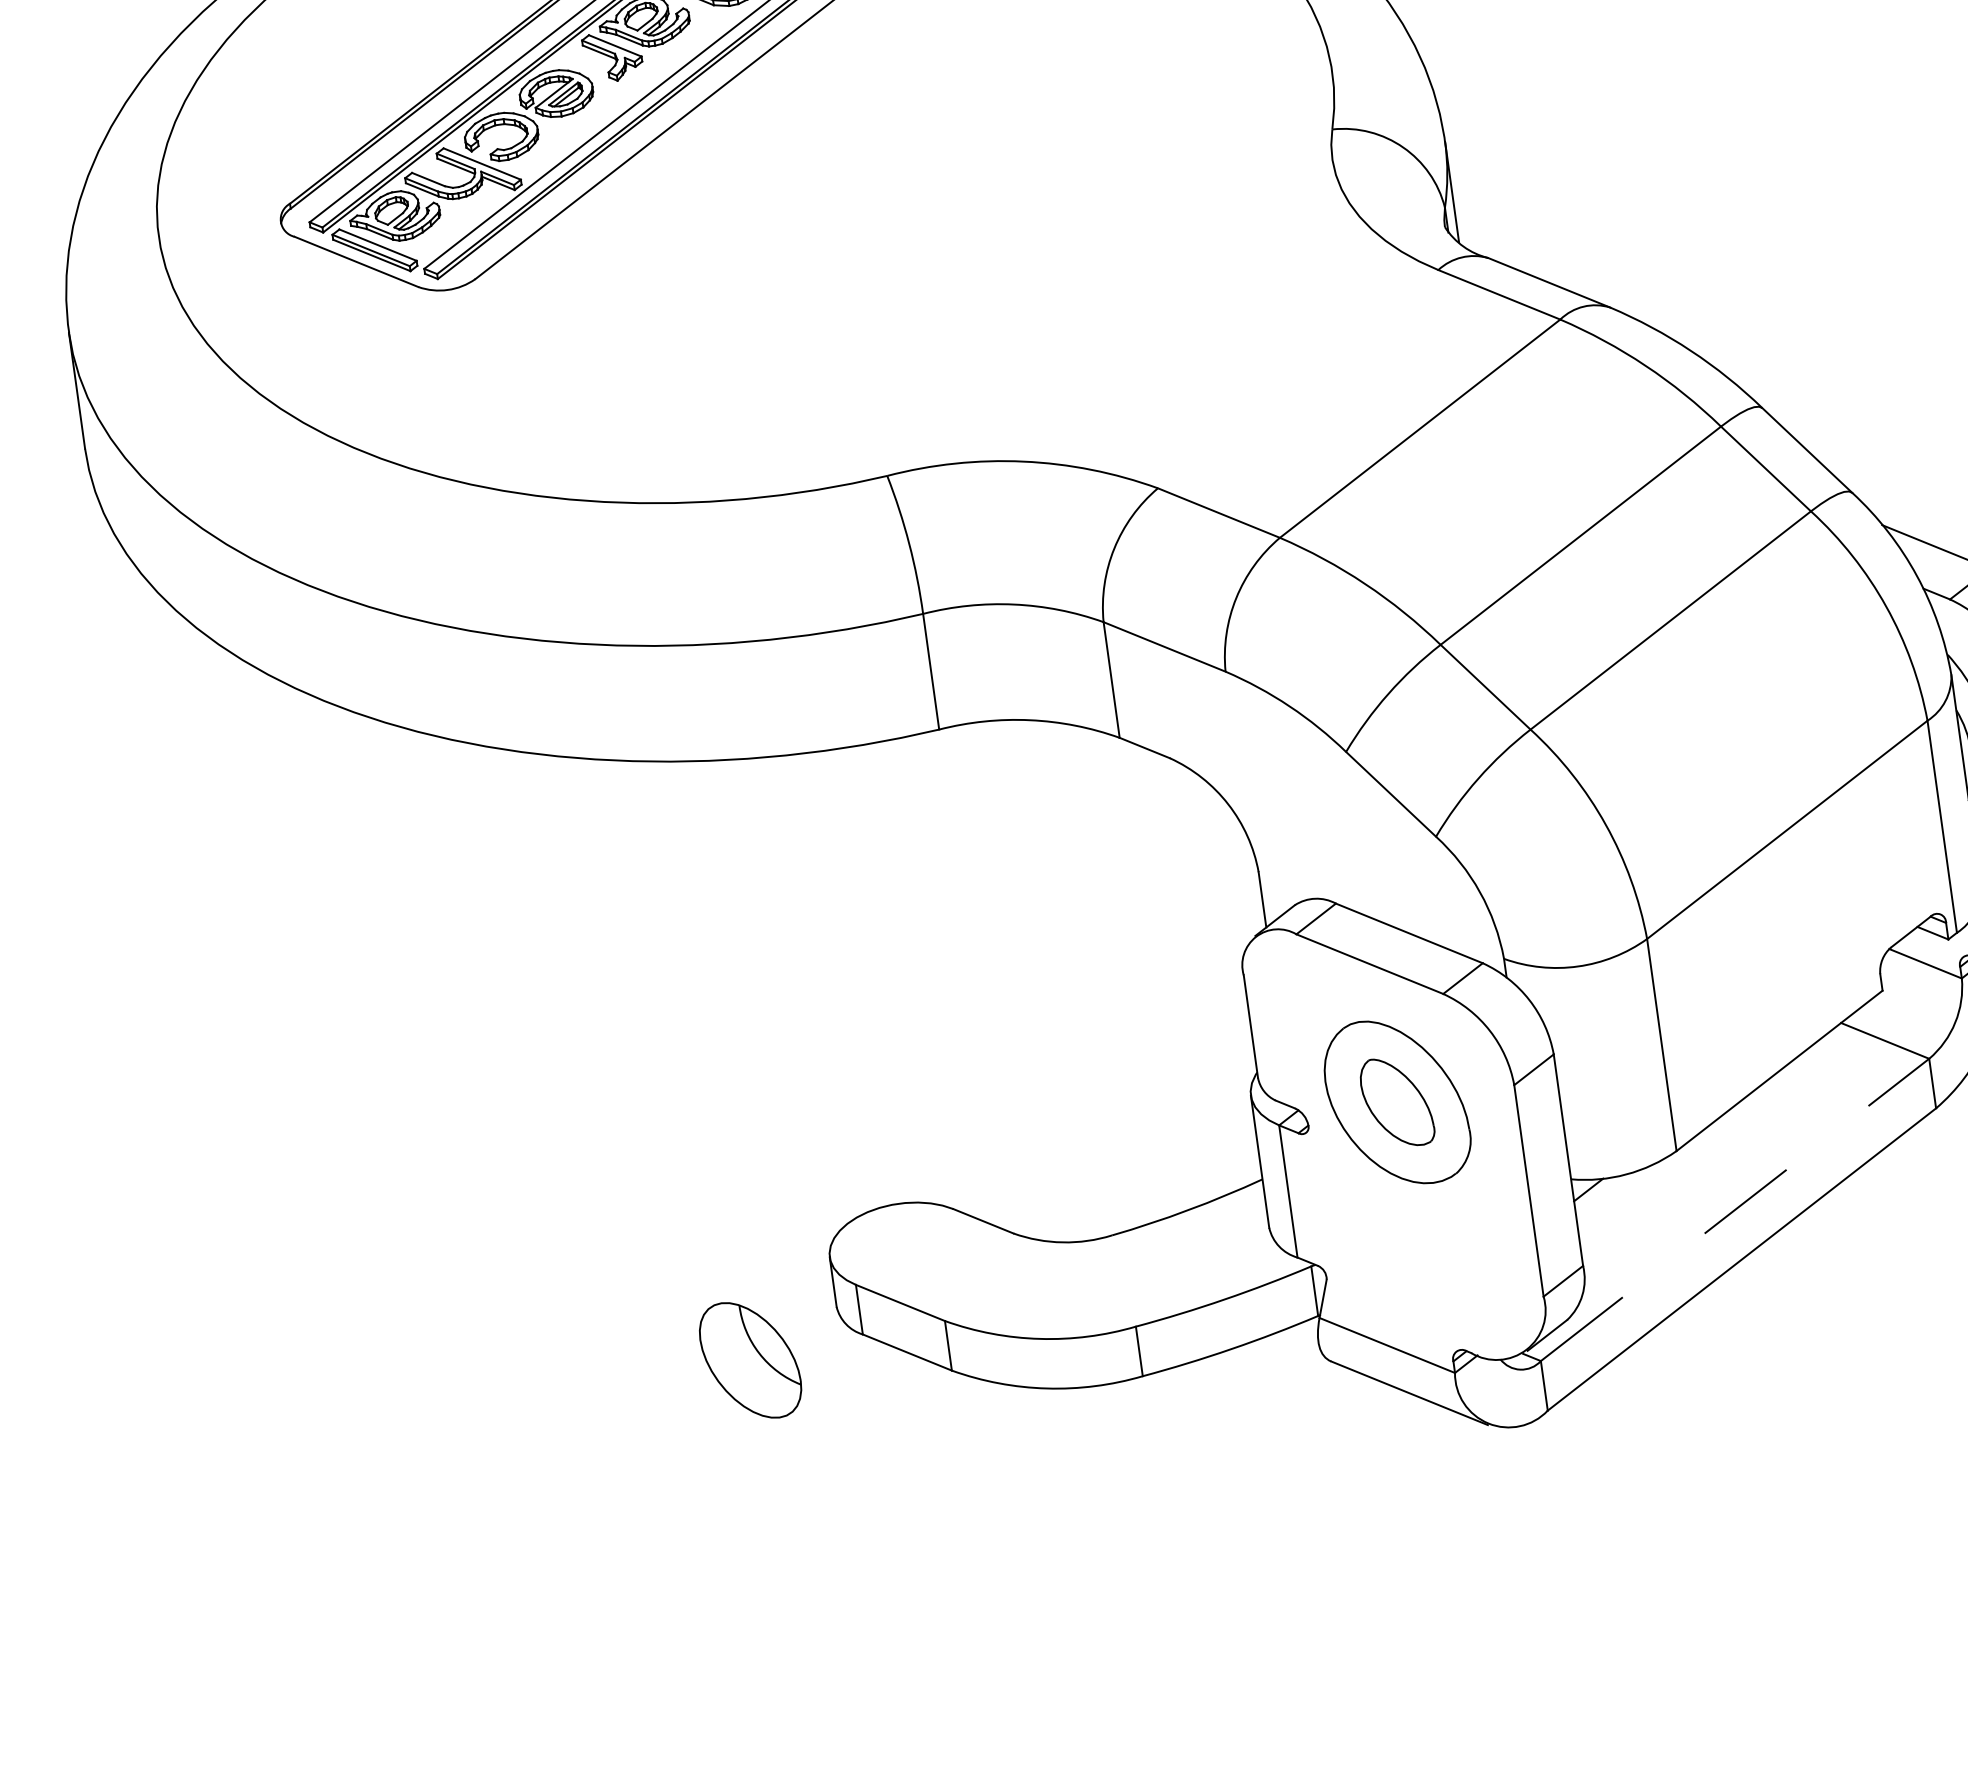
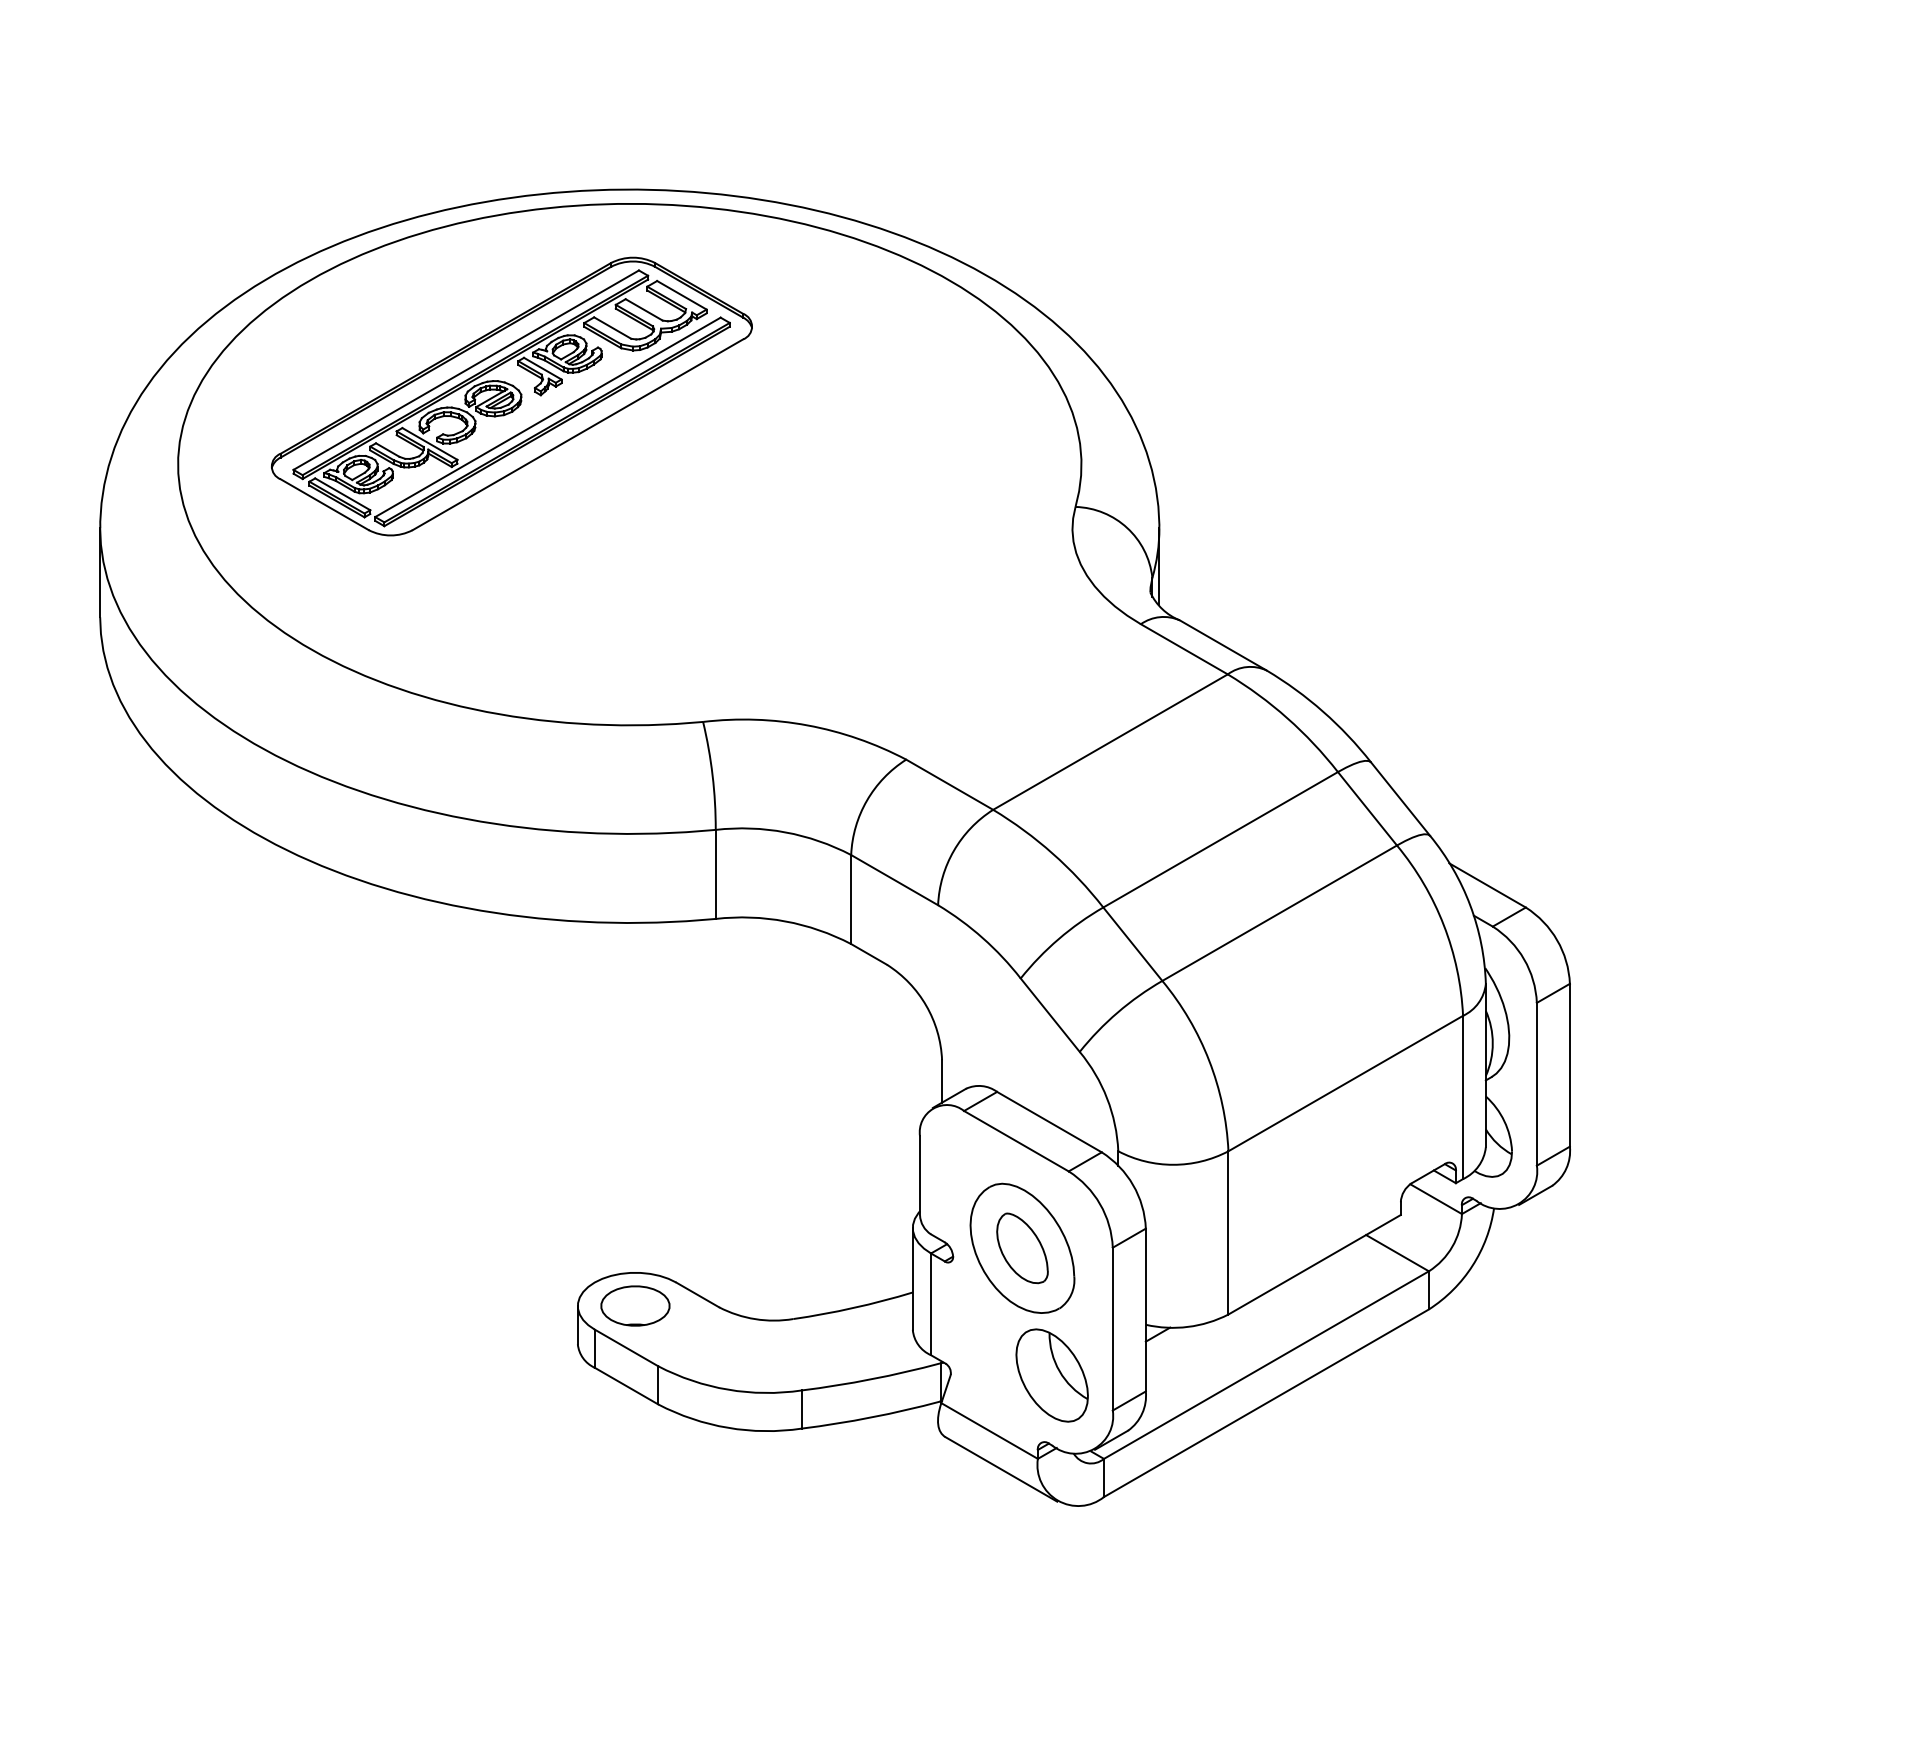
line: (1735, 1210) -> (1266, 1365), dashed -> solid
part: (904, 1246) -> (635, 1305), added
part: (749, 1360) -> (1051, 1375), moved

